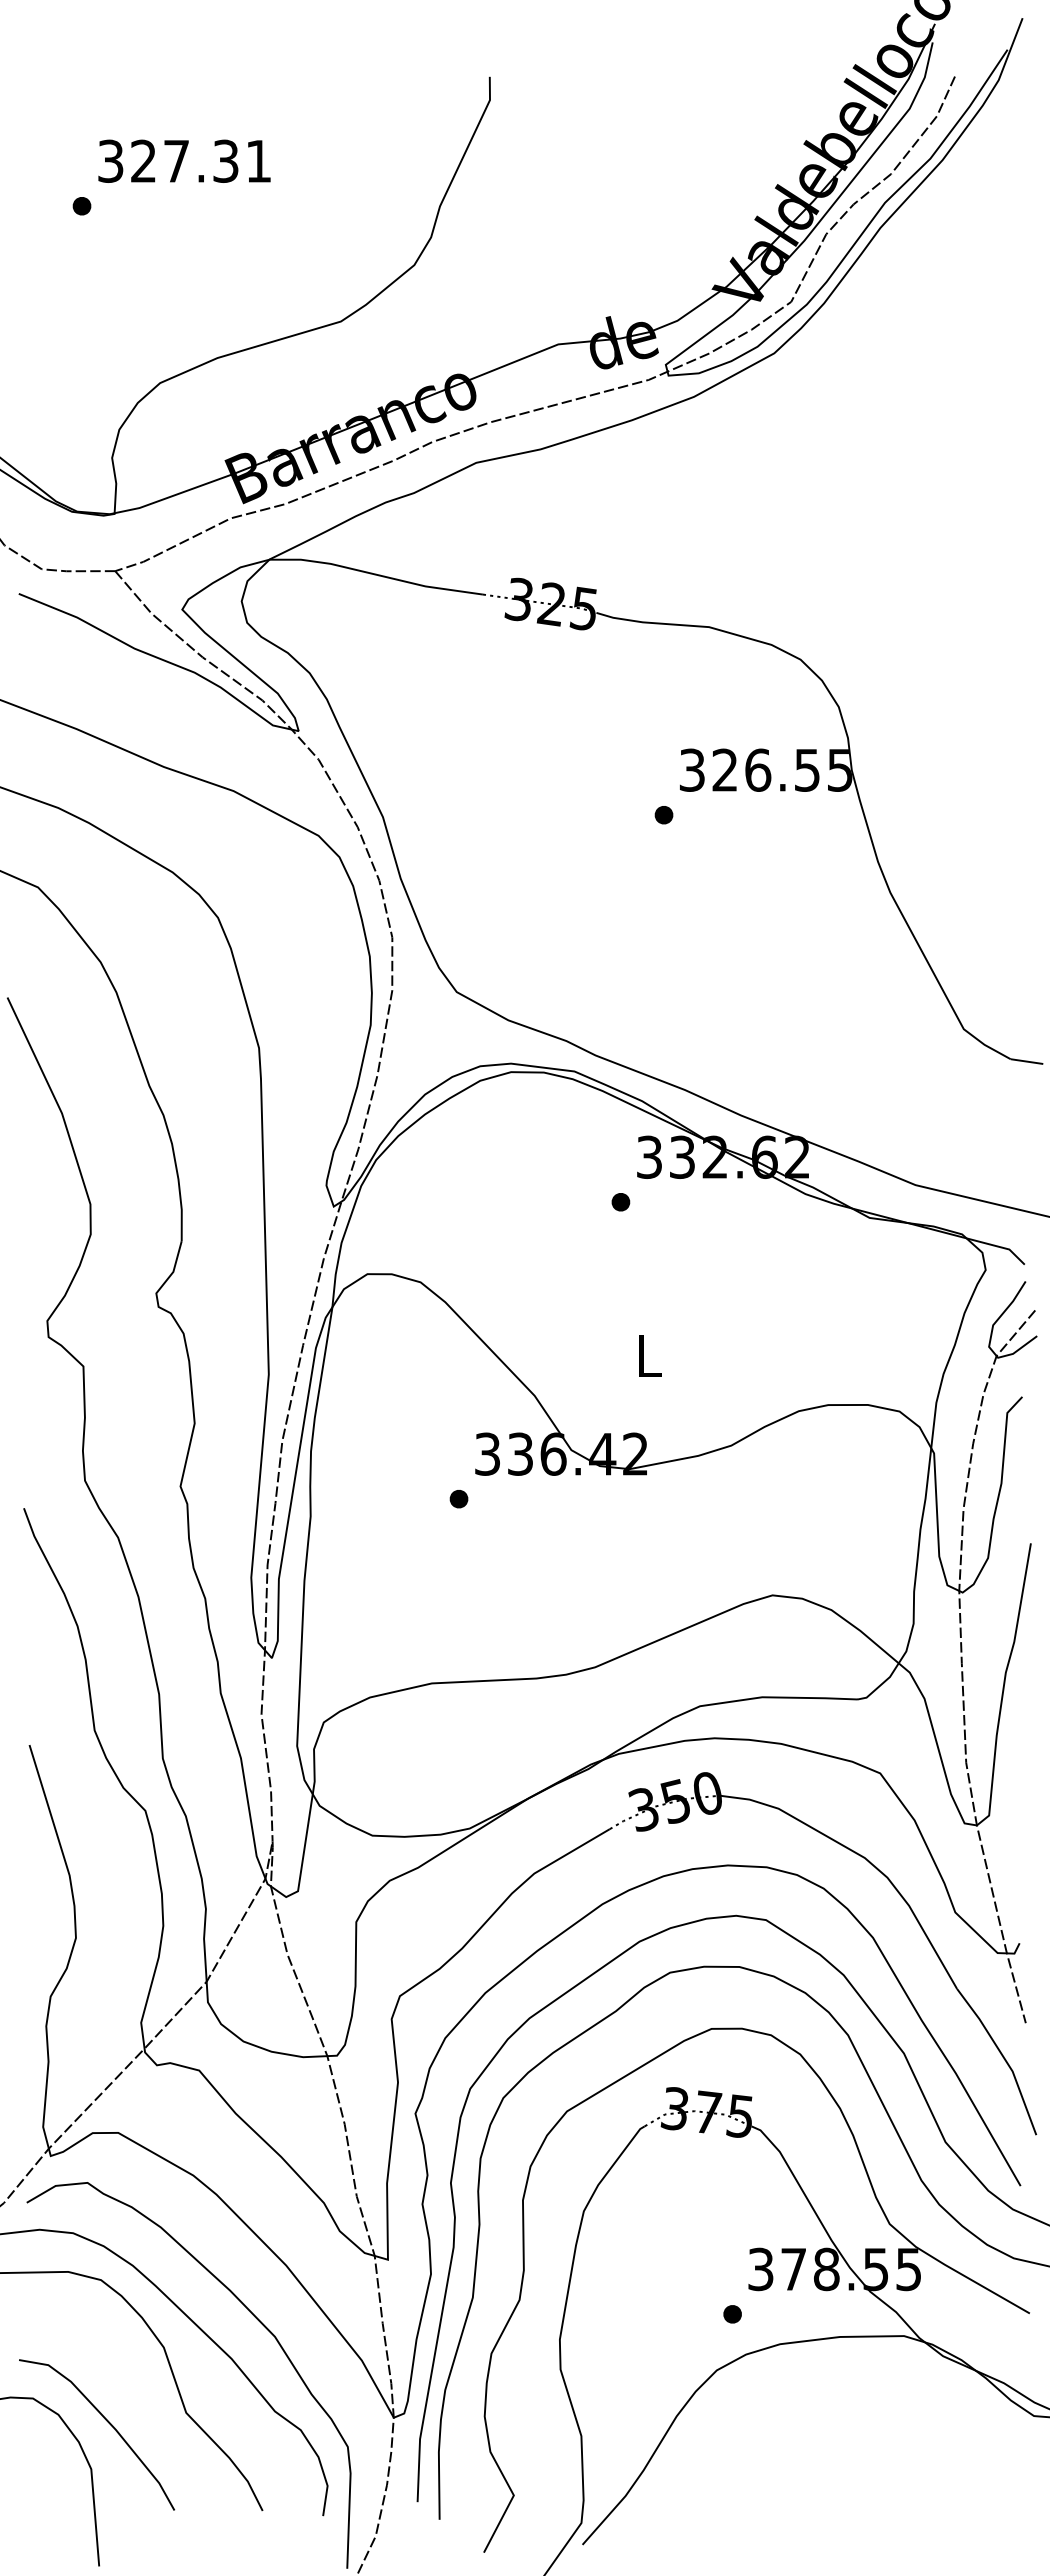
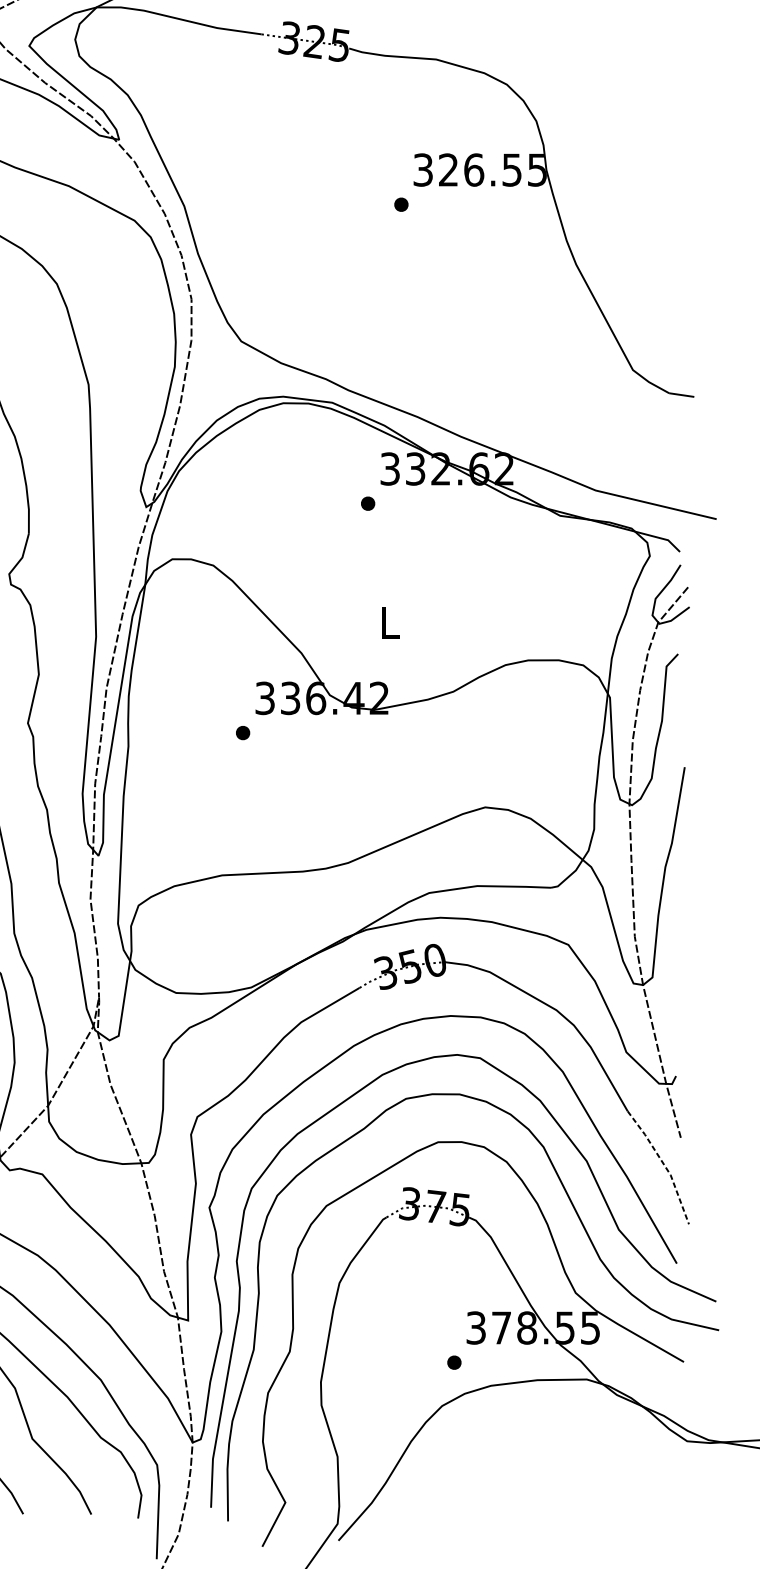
line: (1004, 2058) -> (664, 1165), solid -> dashed

